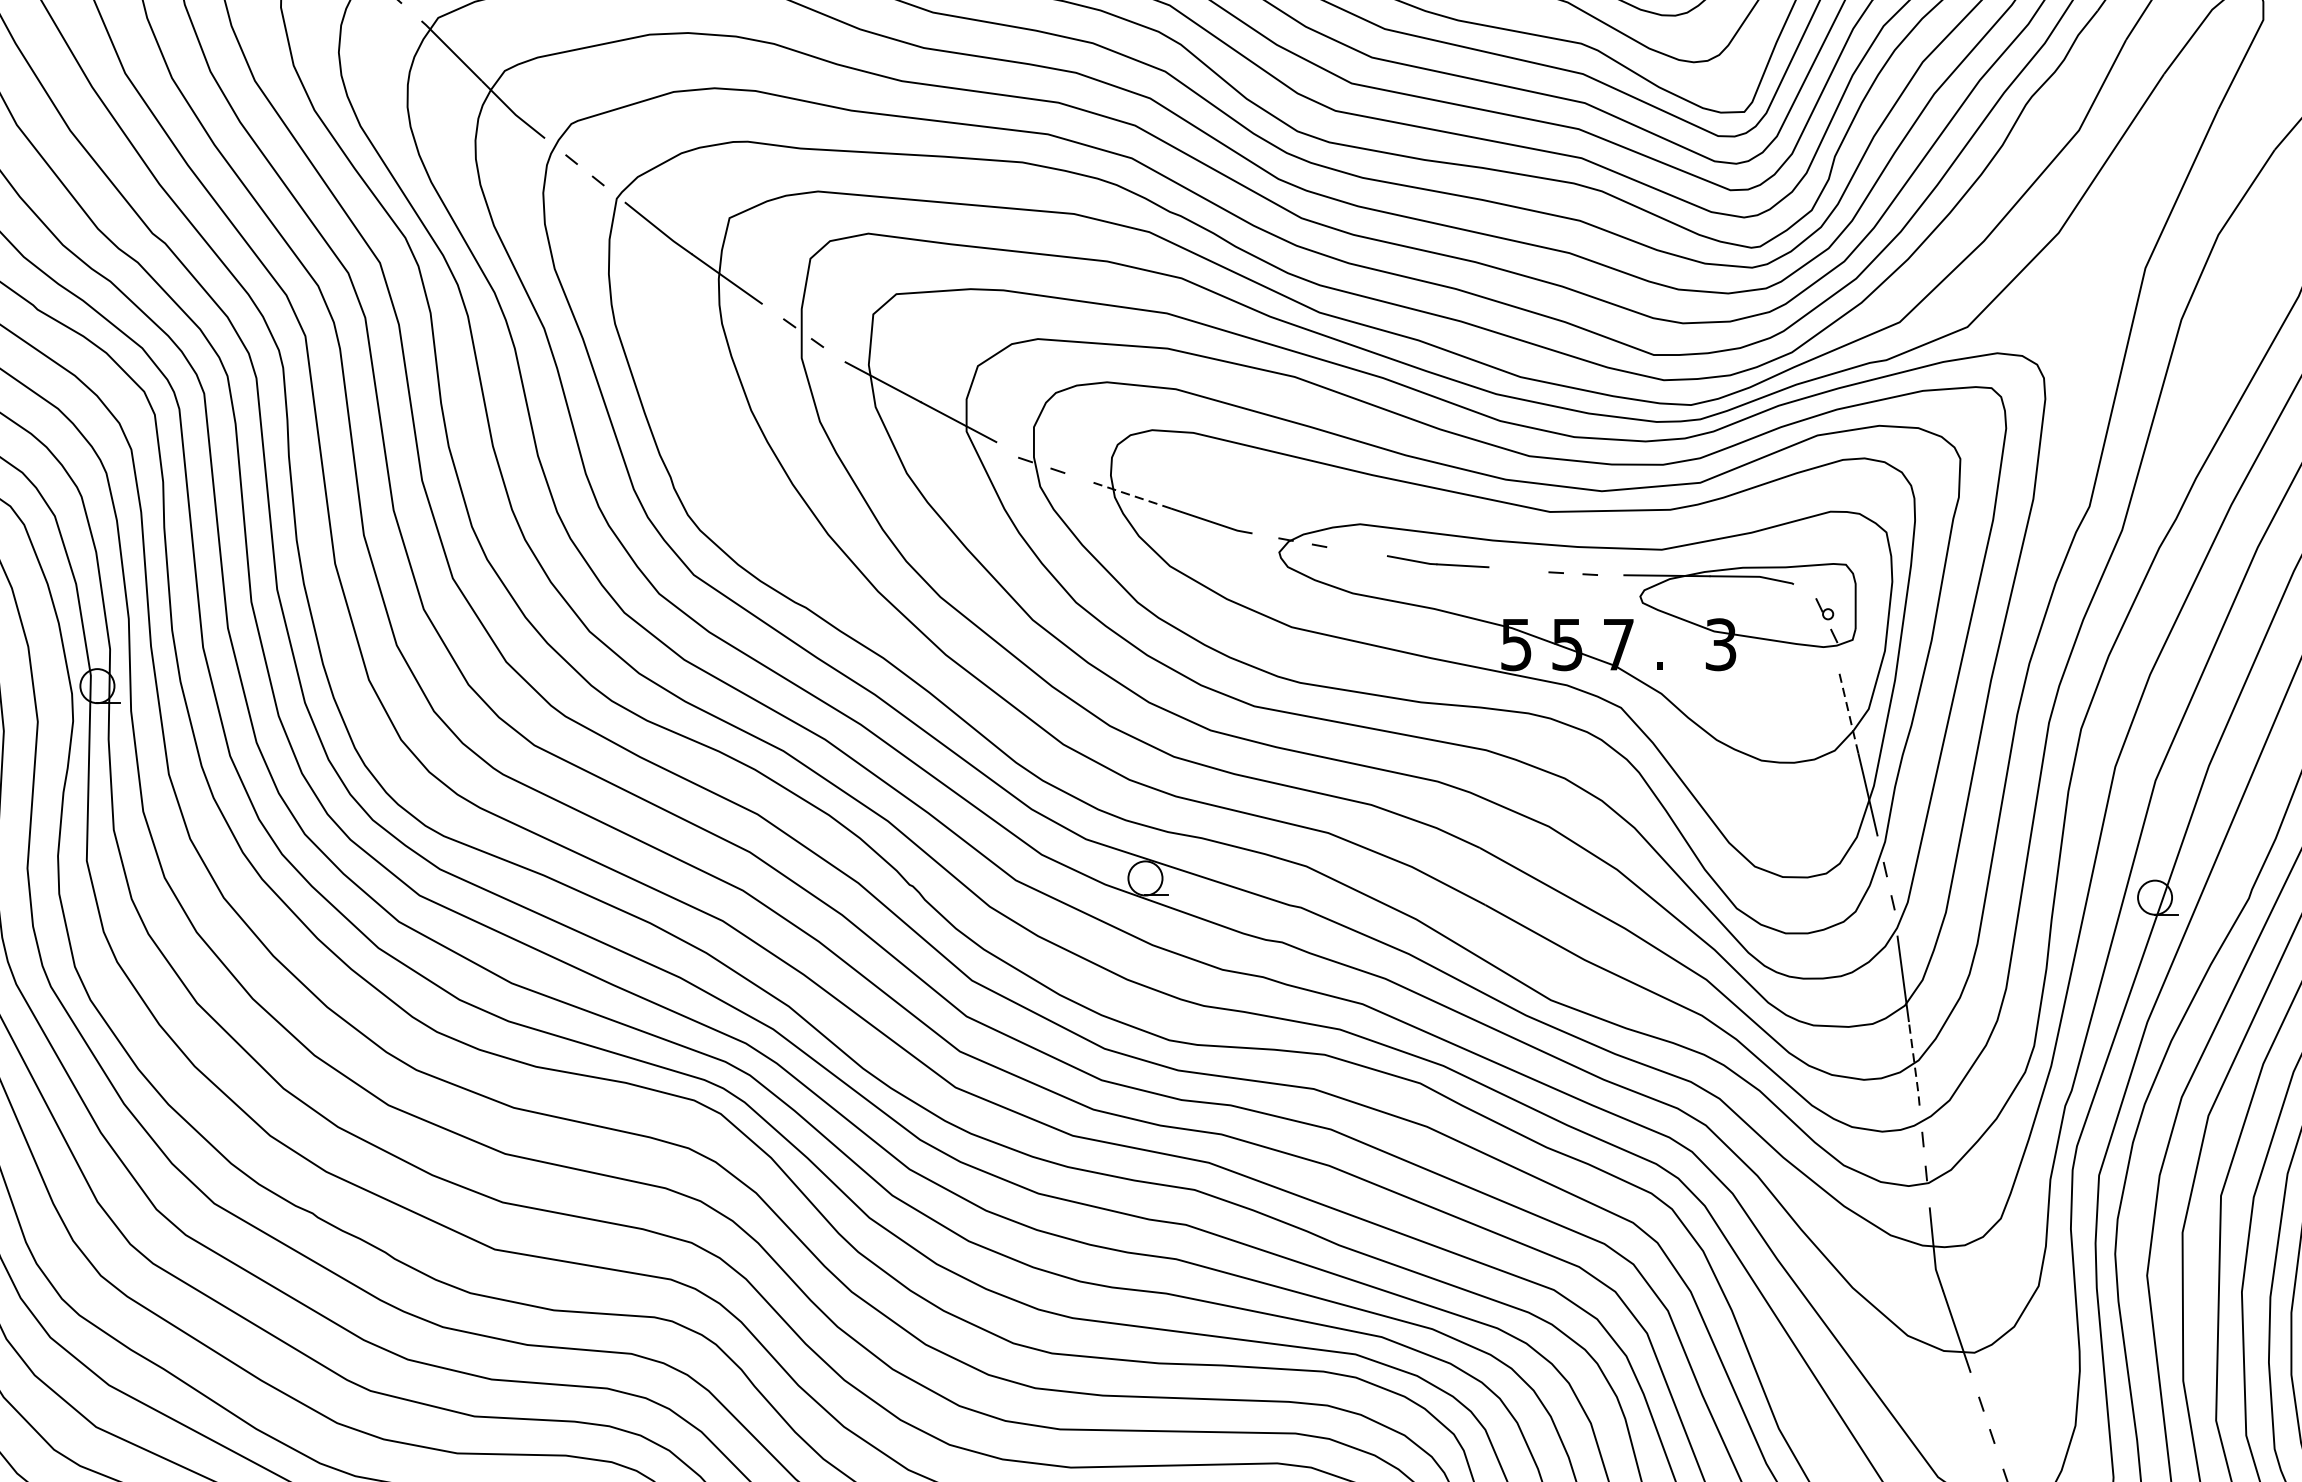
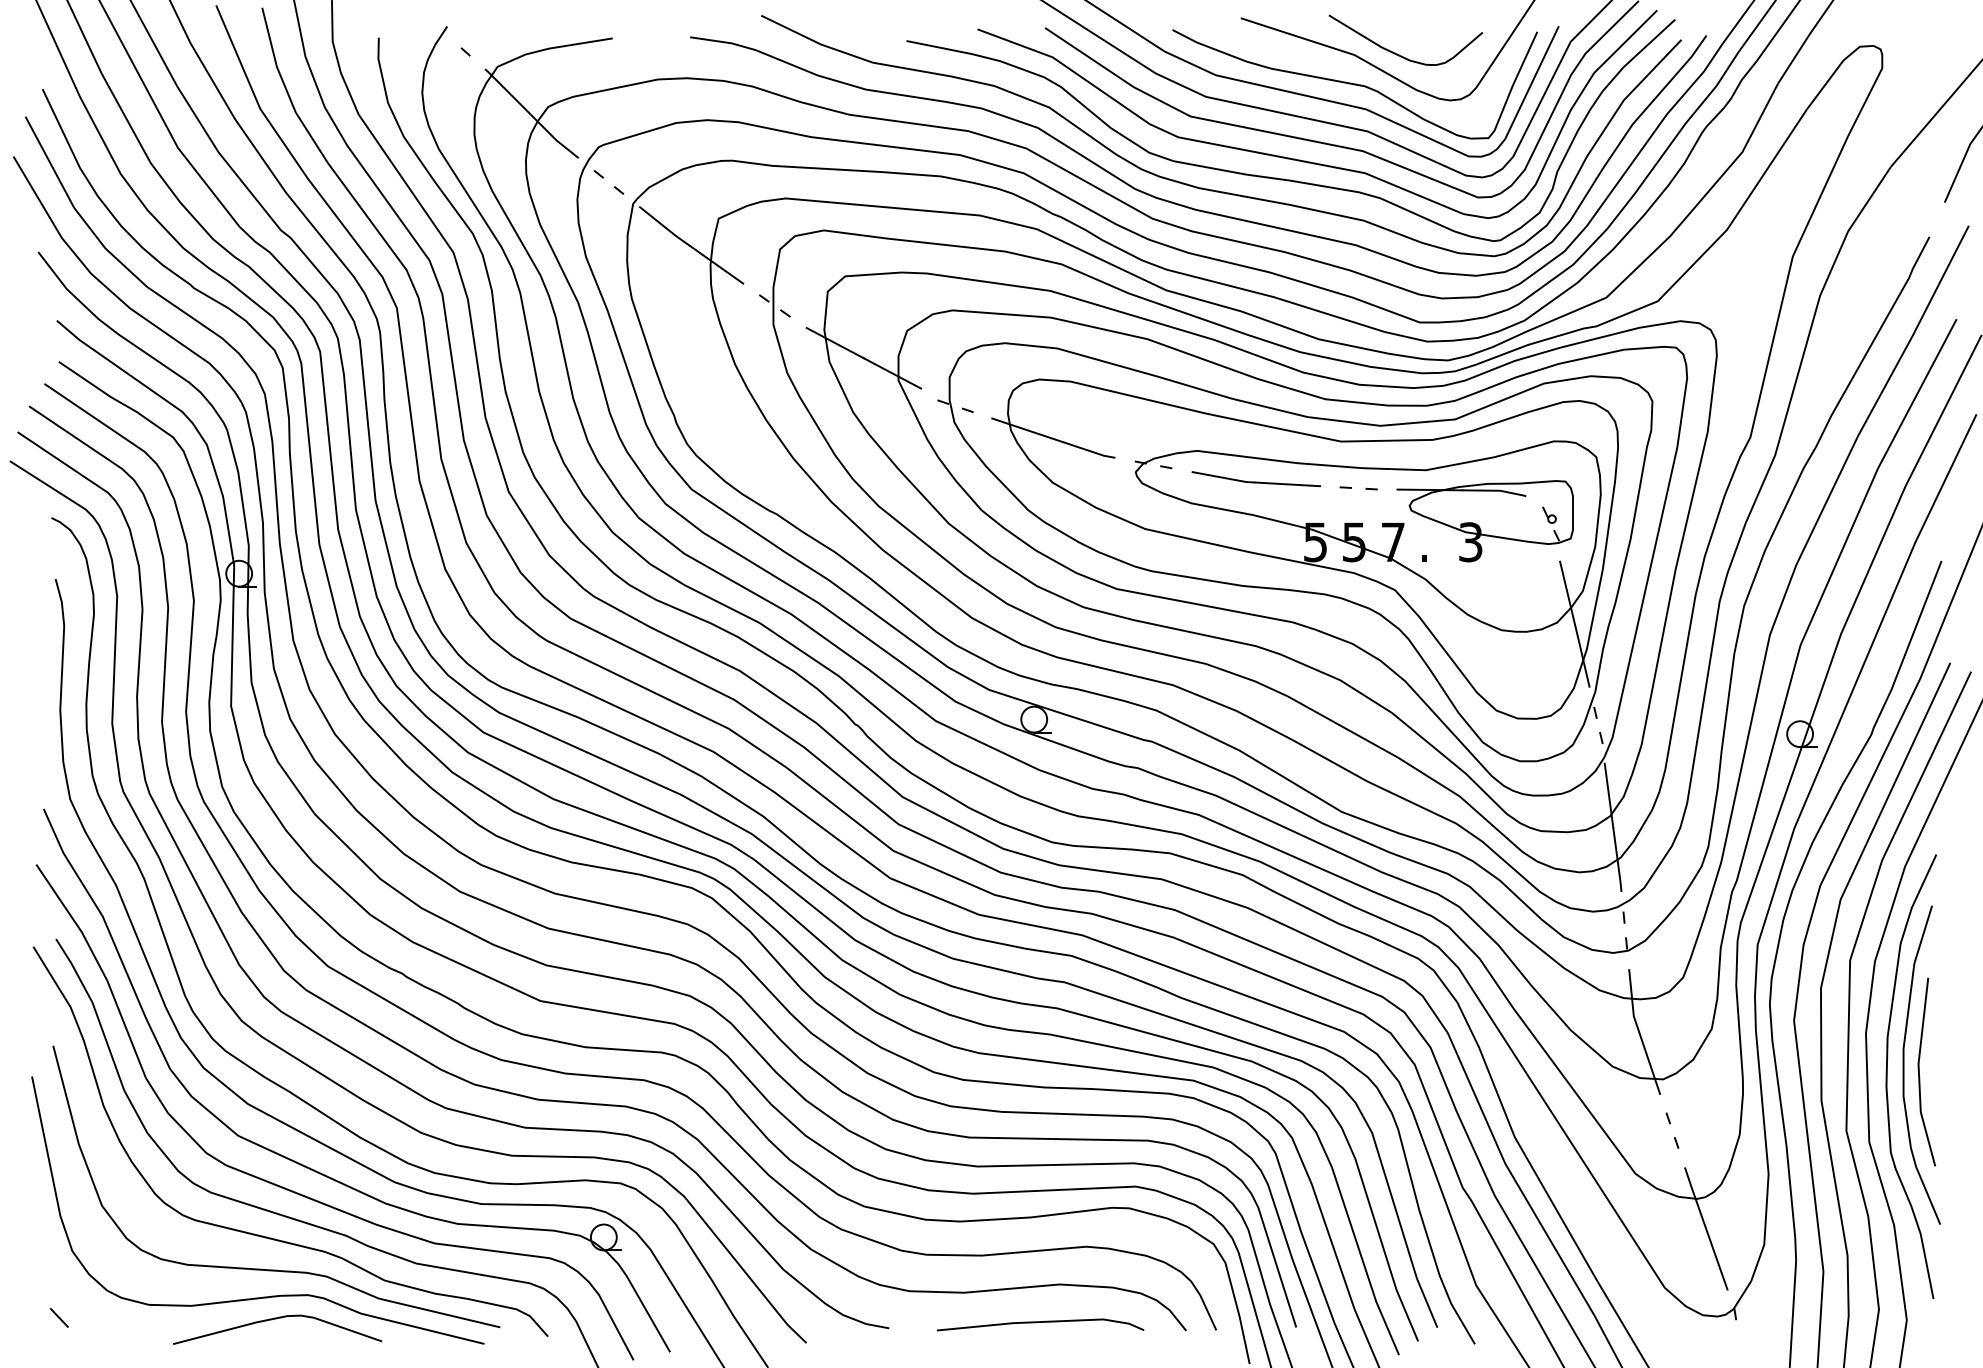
line: (1130, 494) -> (1022, 428), dashed -> solid
part: (1437, 561) -> (1255, 479), size x1.67
line: (1848, 710) -> (1567, 592), dashed -> solid
line: (1914, 1064) -> (1617, 860), dashed -> solid

